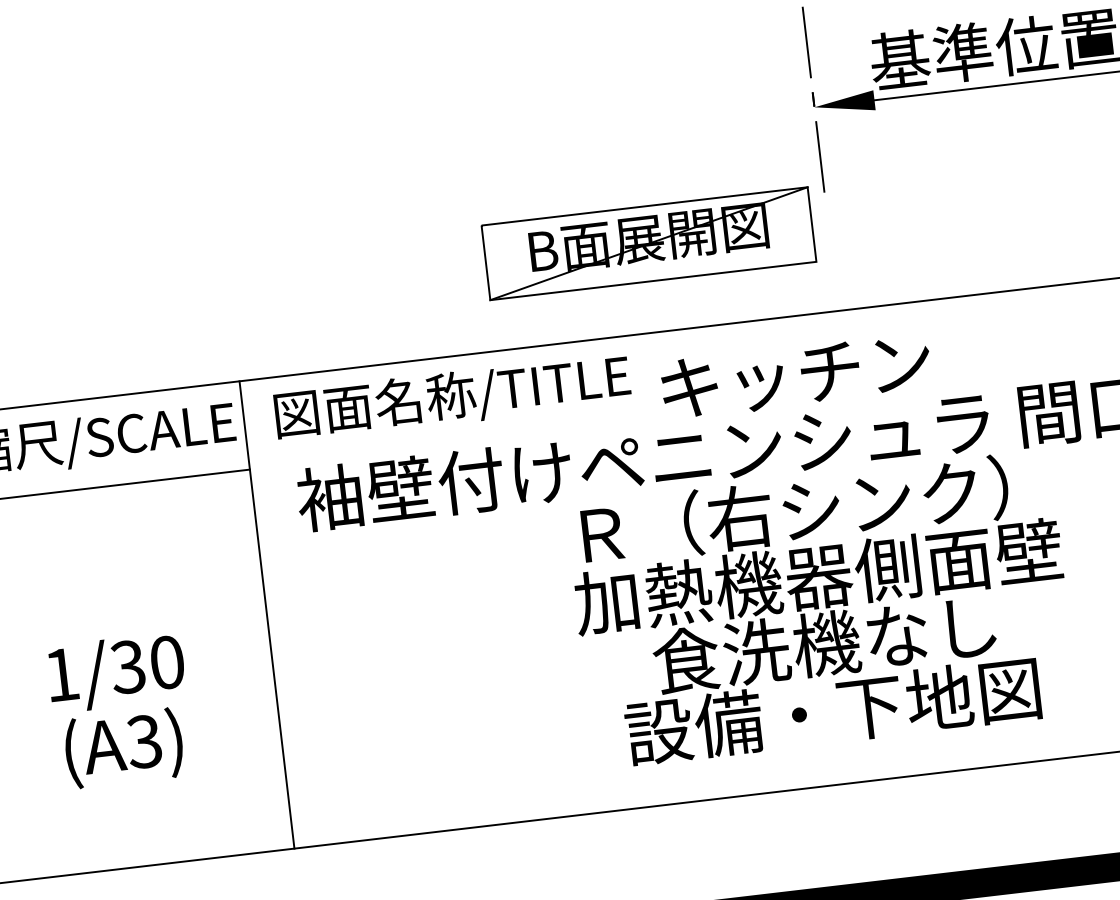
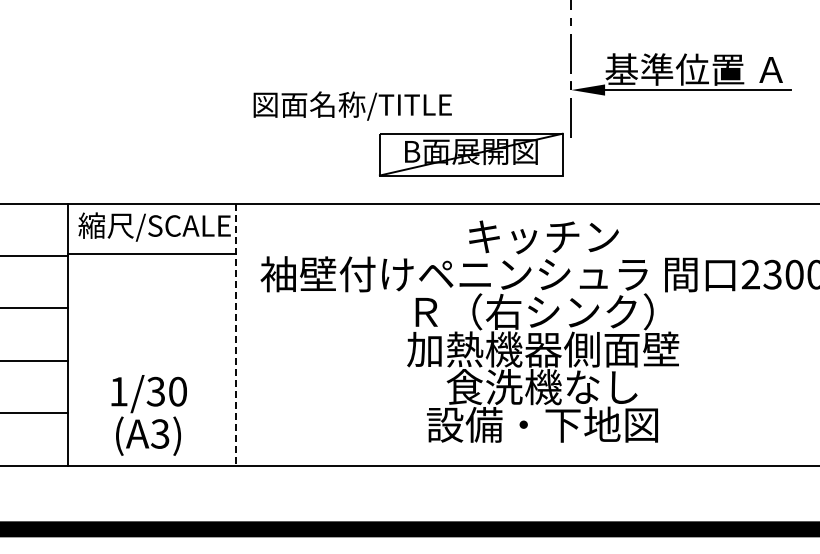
text: (452, 396) -> (352, 105), moved
line: (267, 614) -> (236, 334), solid -> dashed
text: (119, 711) -> (148, 415), moved

